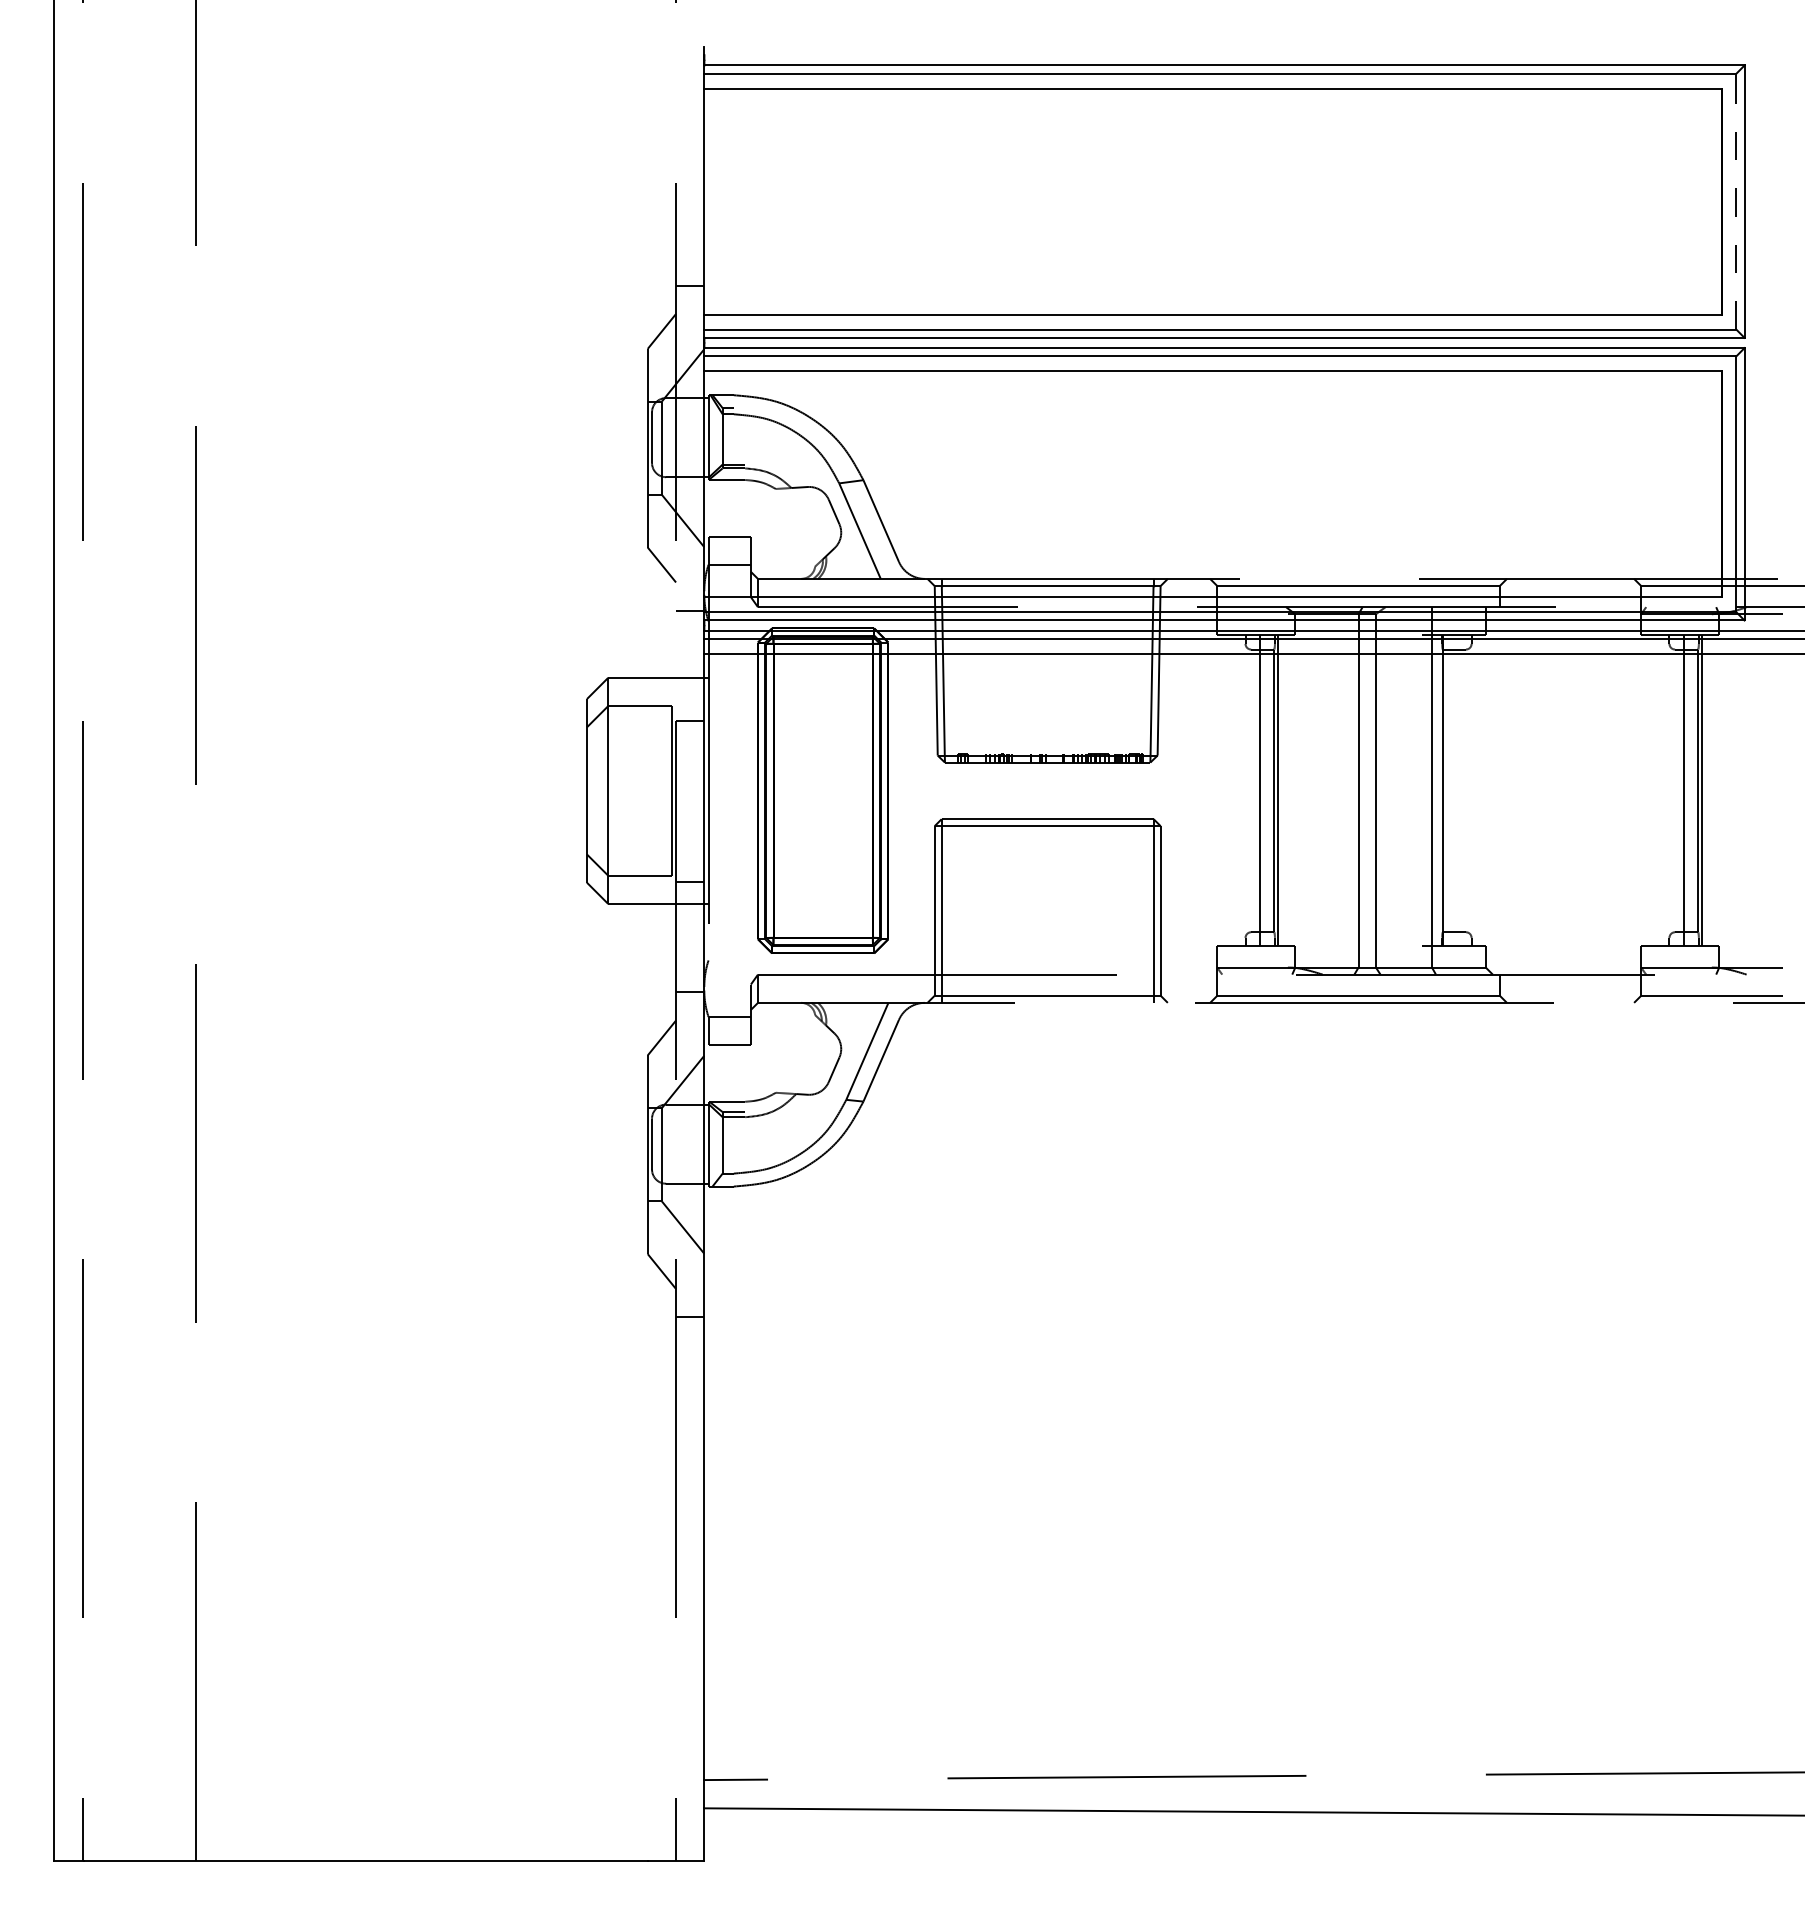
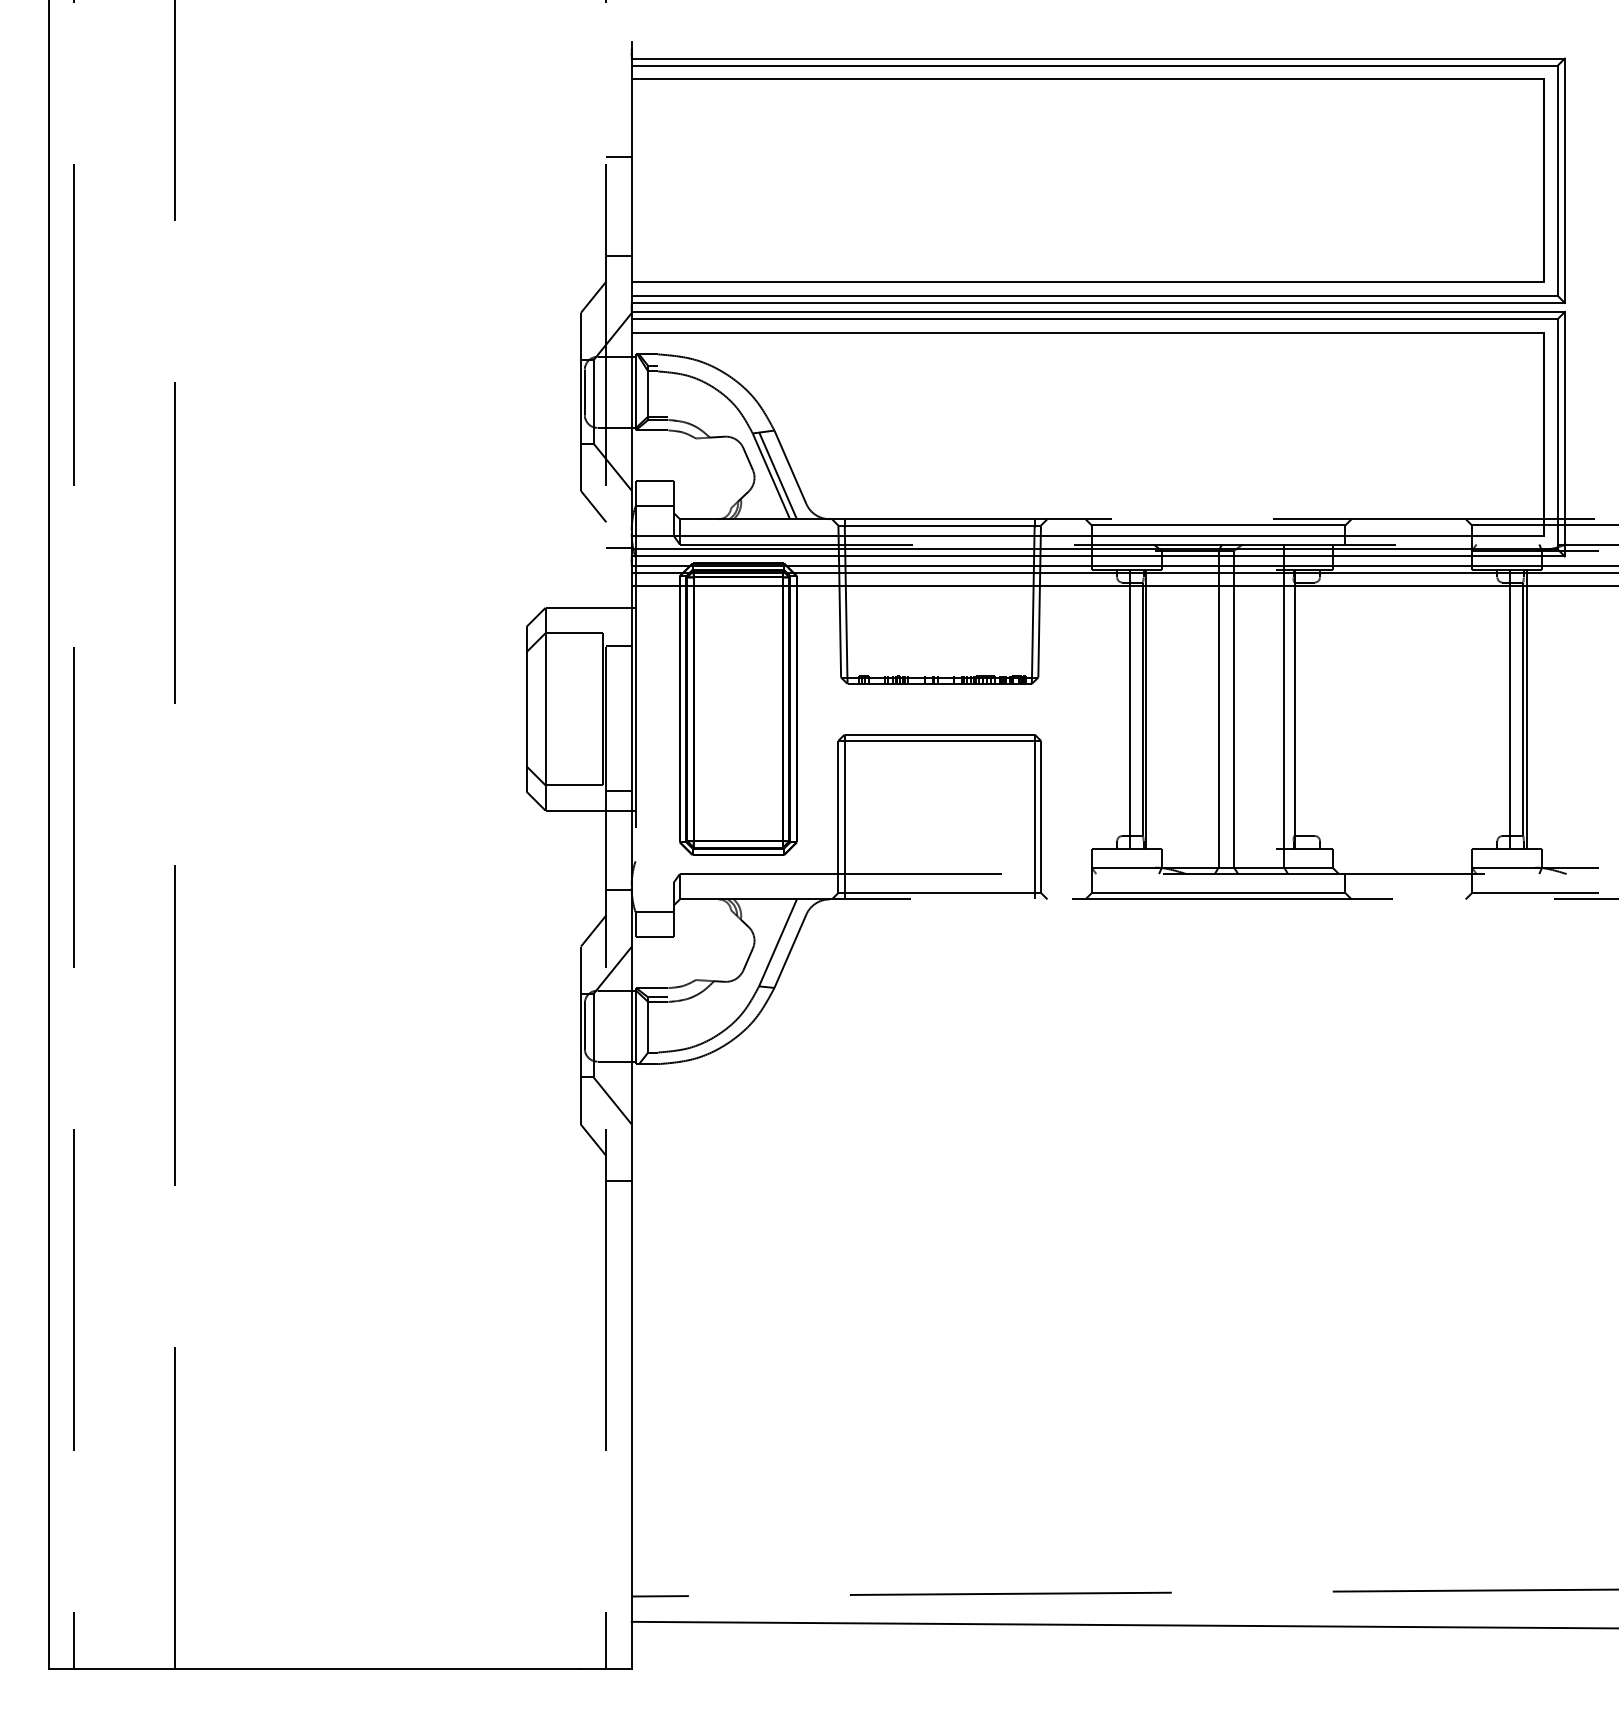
line: (689, 175) -> (618, 157), added
line: (1736, 201) -> (1557, 180), dashed -> solid
line: (866, 530) -> (777, 475), added

